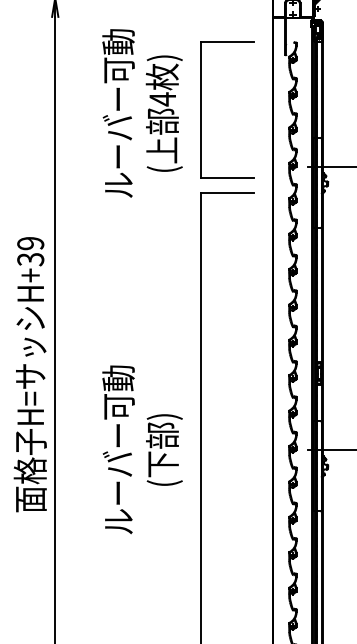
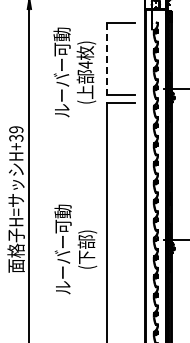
line: (201, 111) -> (107, 59), solid -> dashed
text: (141, 113) -> (74, 72), moved
text: (141, 449) -> (75, 249), moved

